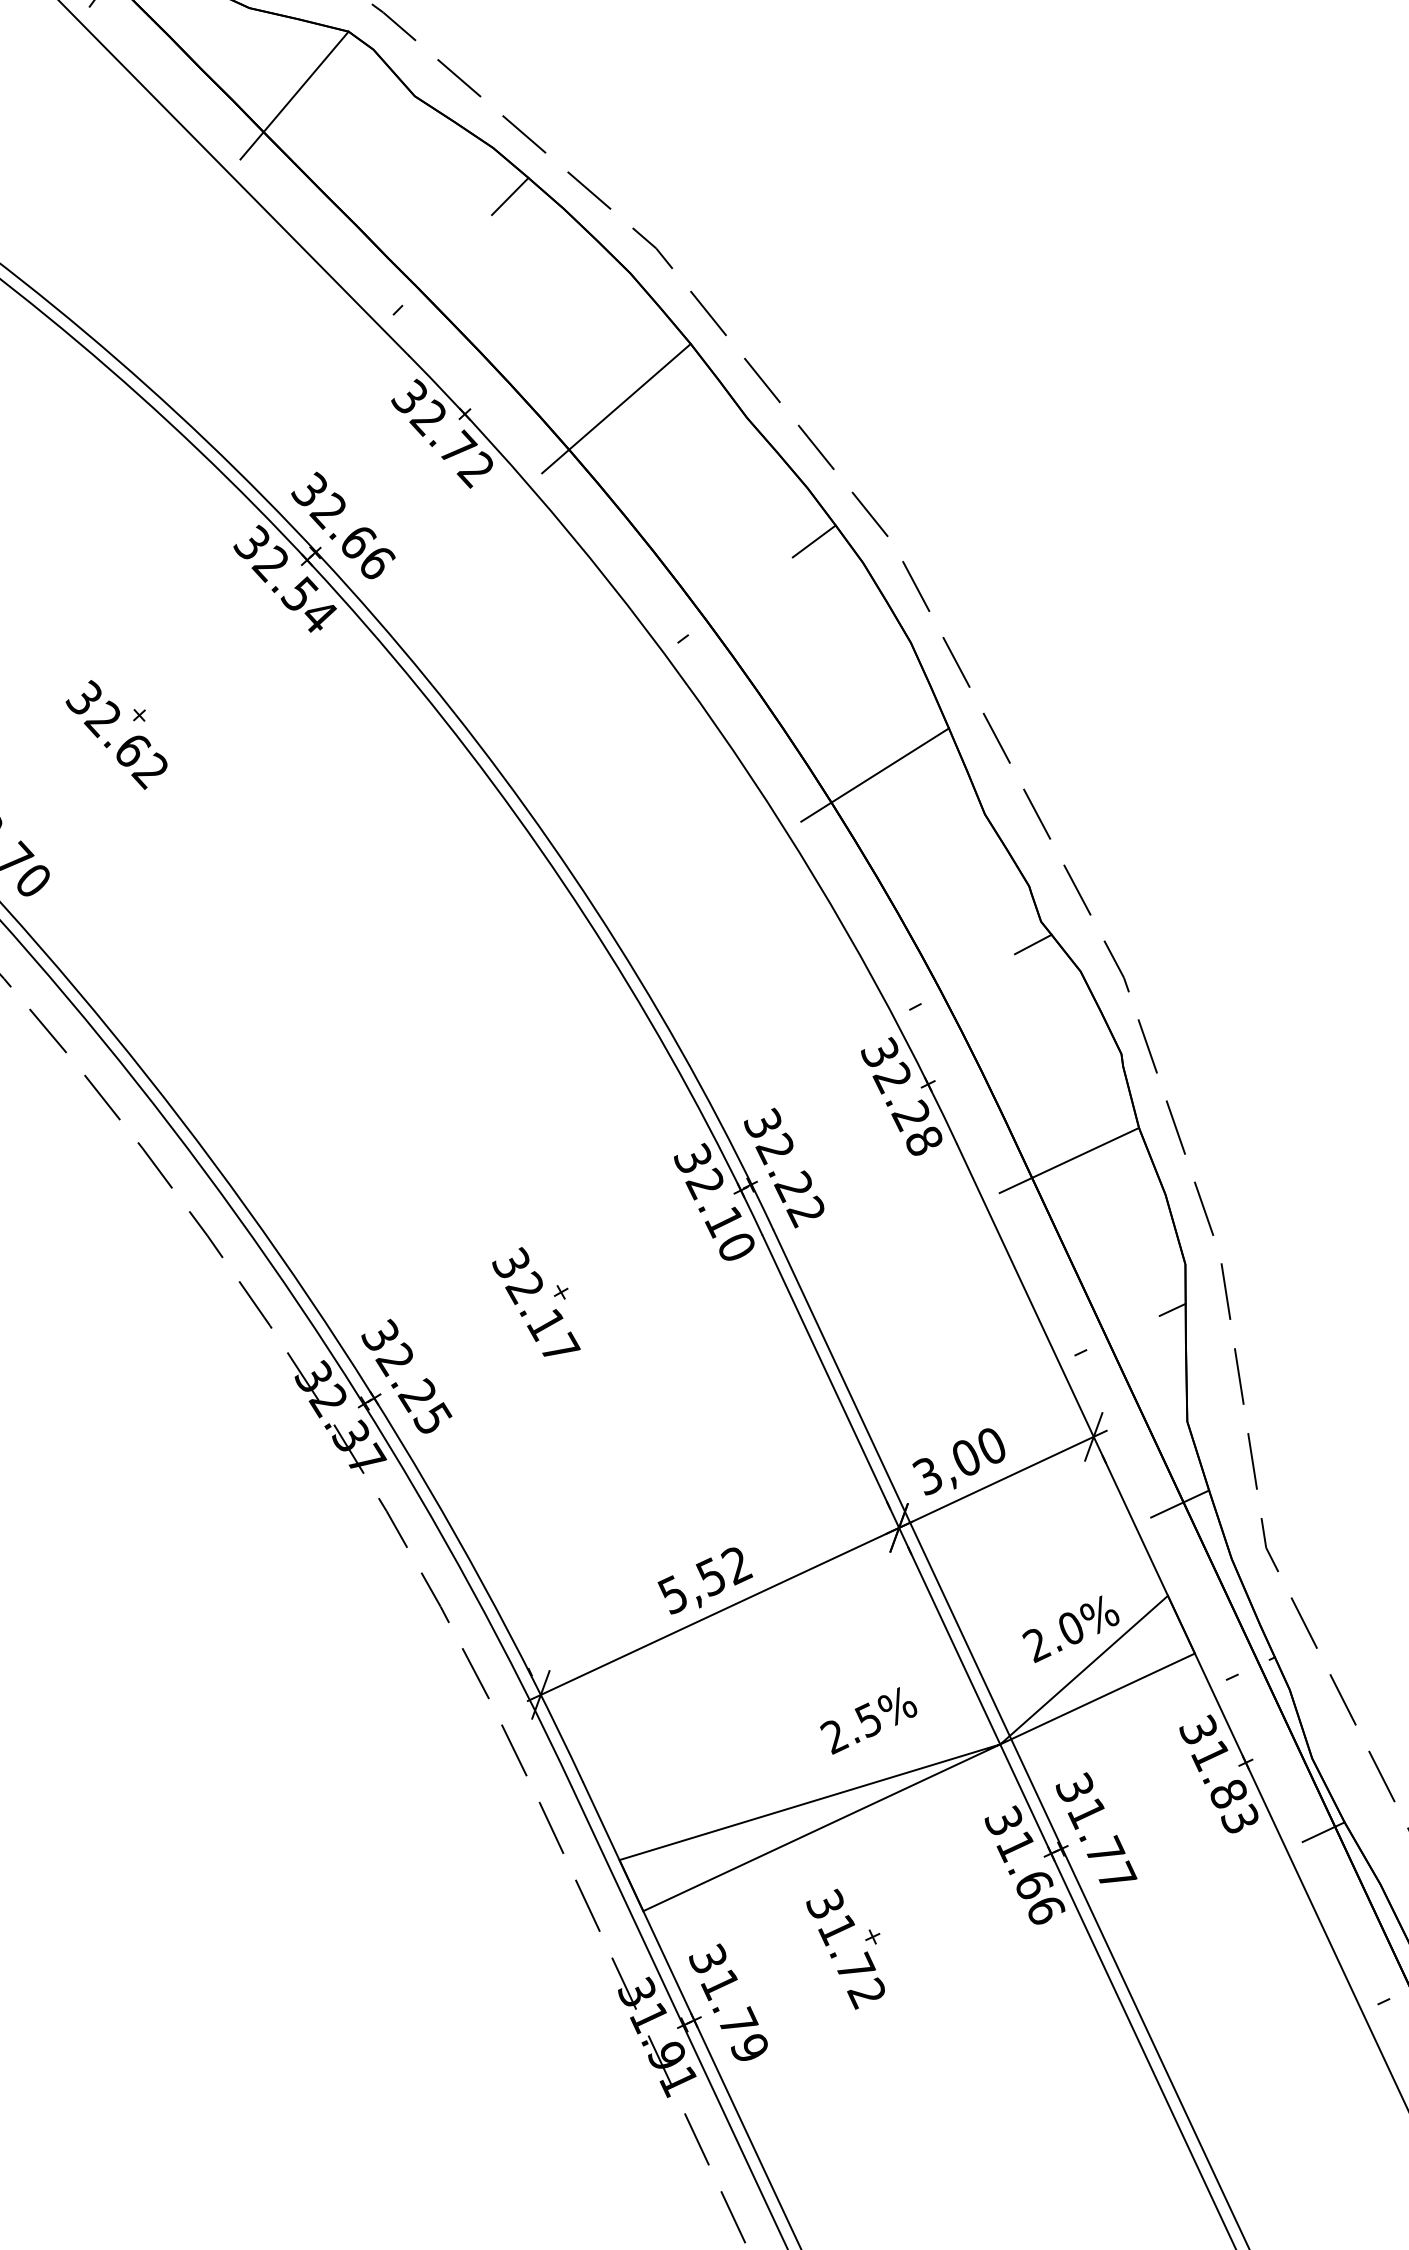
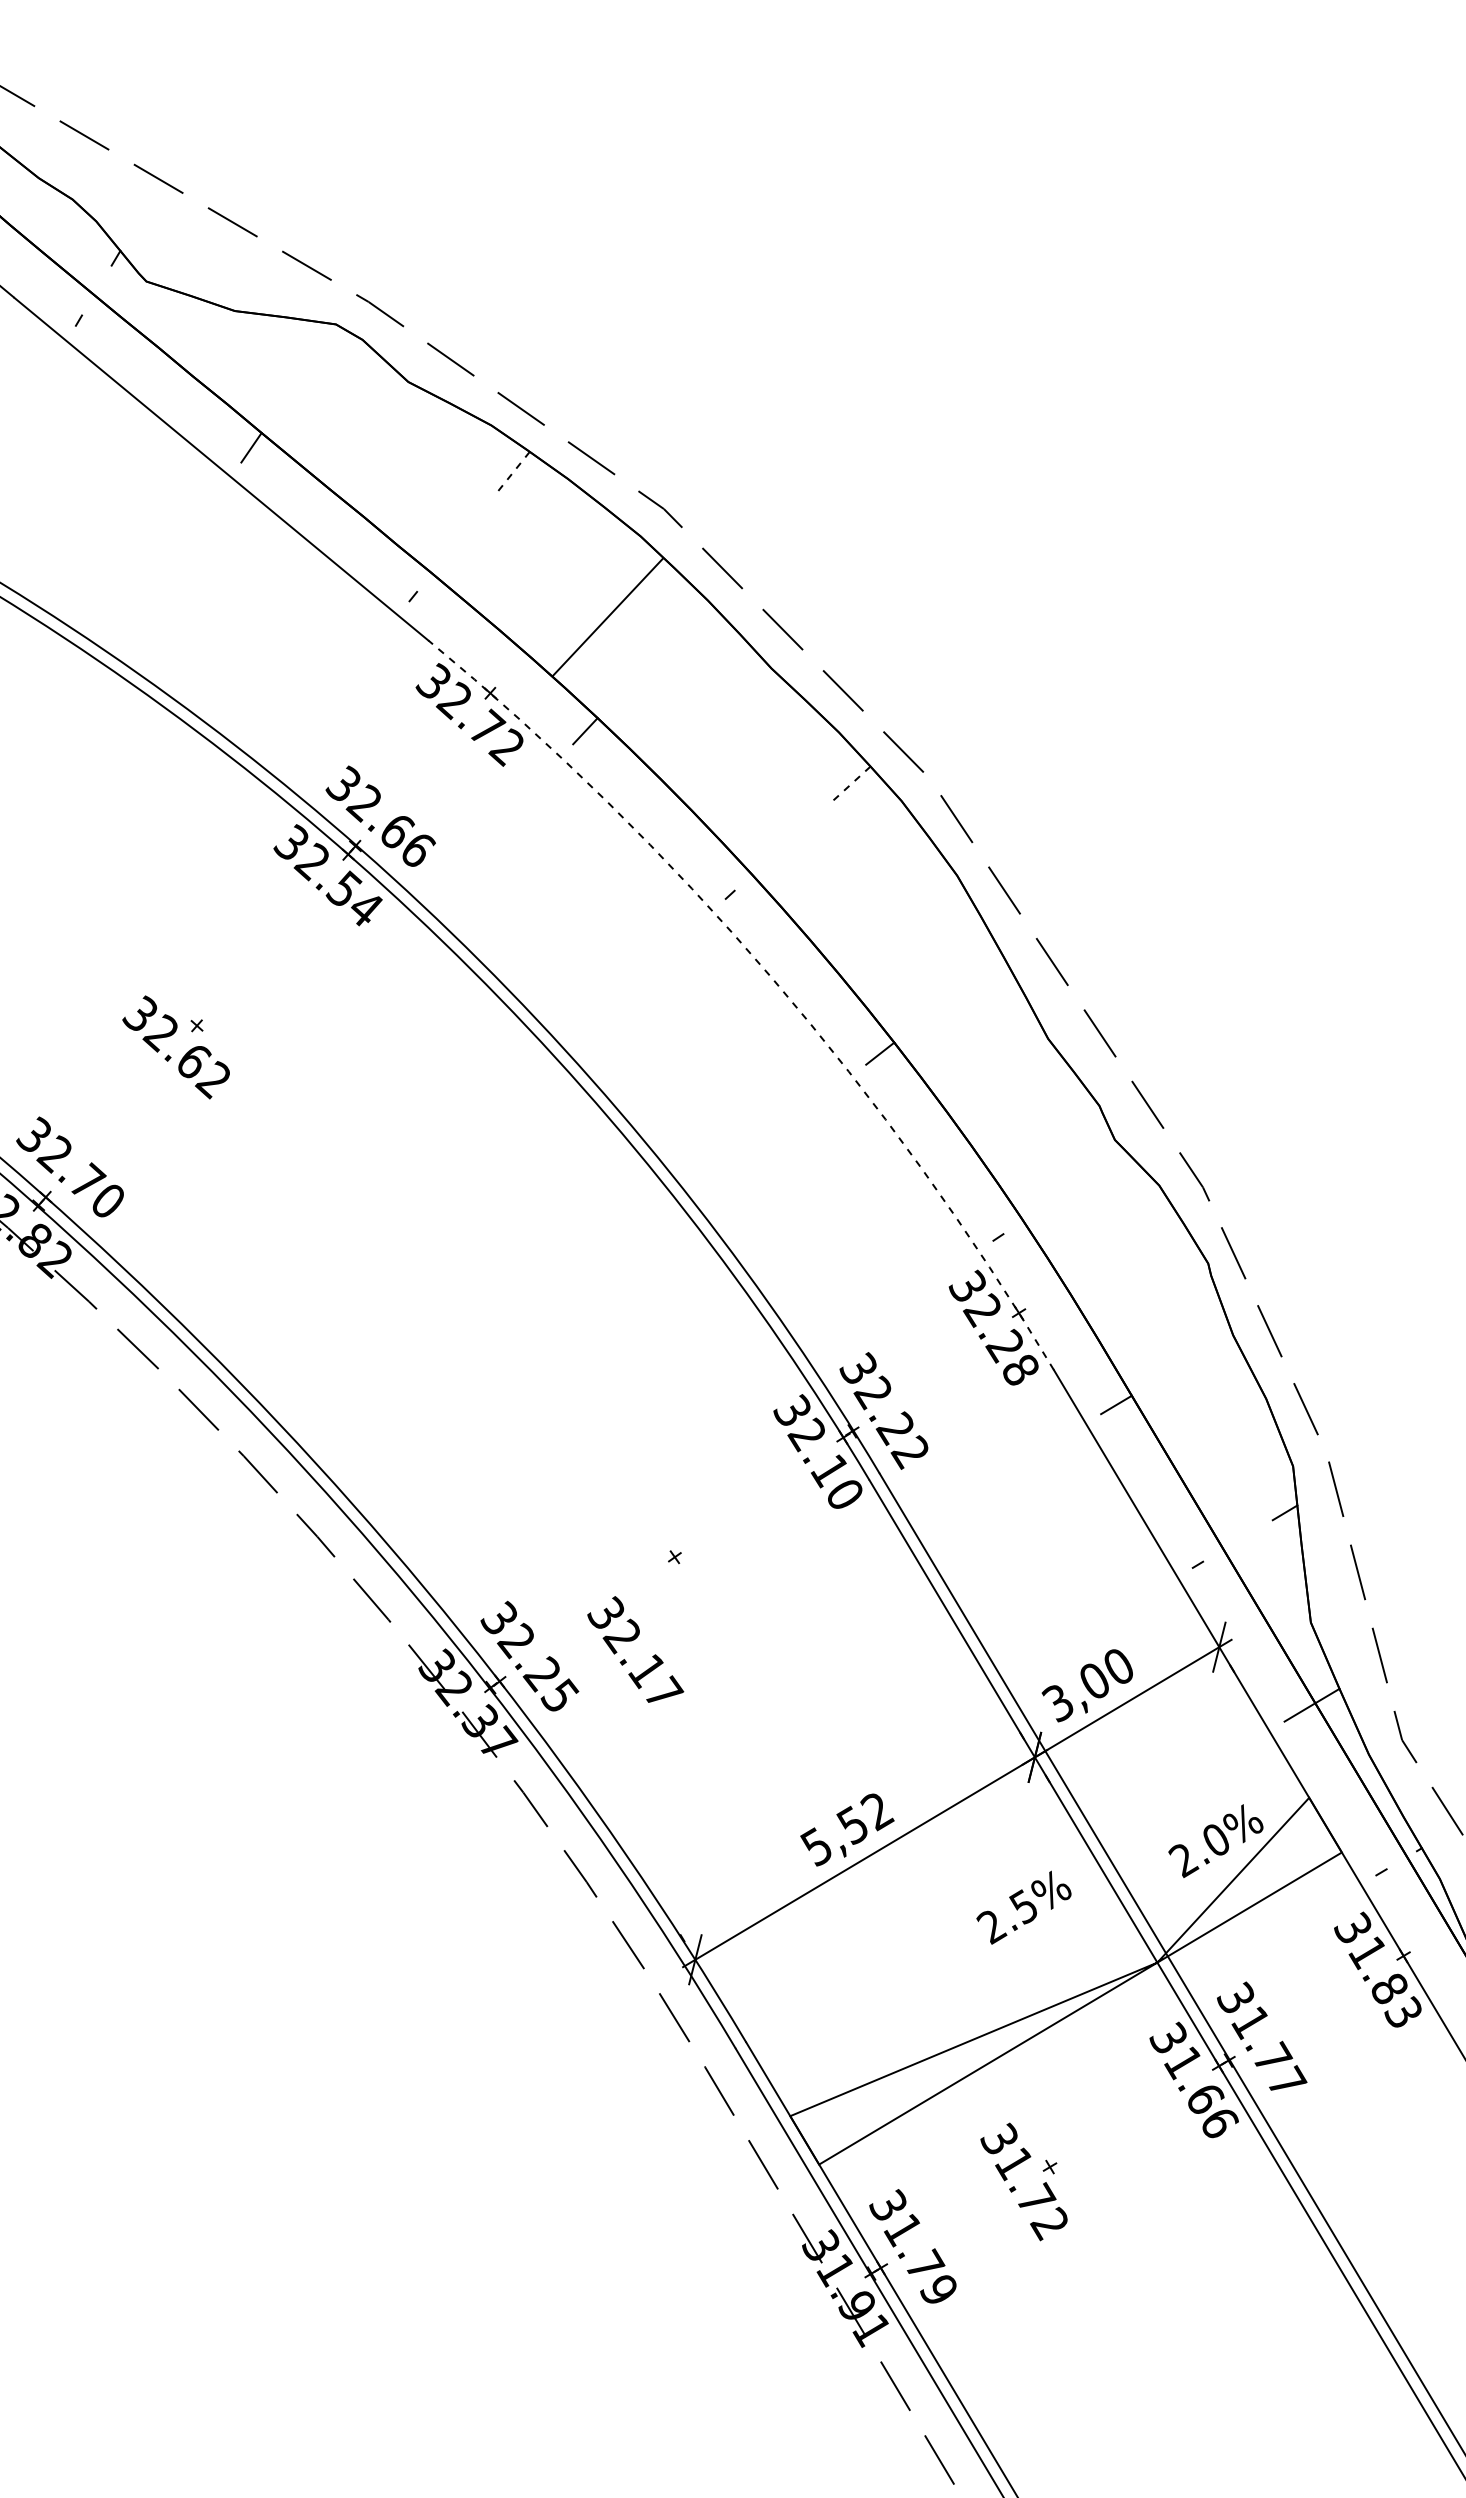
line: (305, 81) -> (298, 378), removed
line: (510, 196) -> (513, 472), solid -> dashed
line: (629, 396) -> (607, 617), moved
line: (813, 541) -> (850, 784), solid -> dashed
arc: (716, 726) -> (772, 978), solid -> dashed
line: (889, 765) -> (948, 999), removed
line: (1033, 943) -> (1109, 1162), removed
line: (1085, 1152) -> (1182, 1365), removed
text: (536, 1302) -> (635, 1649), moved
text: (868, 1720) -> (1023, 1907), moved

